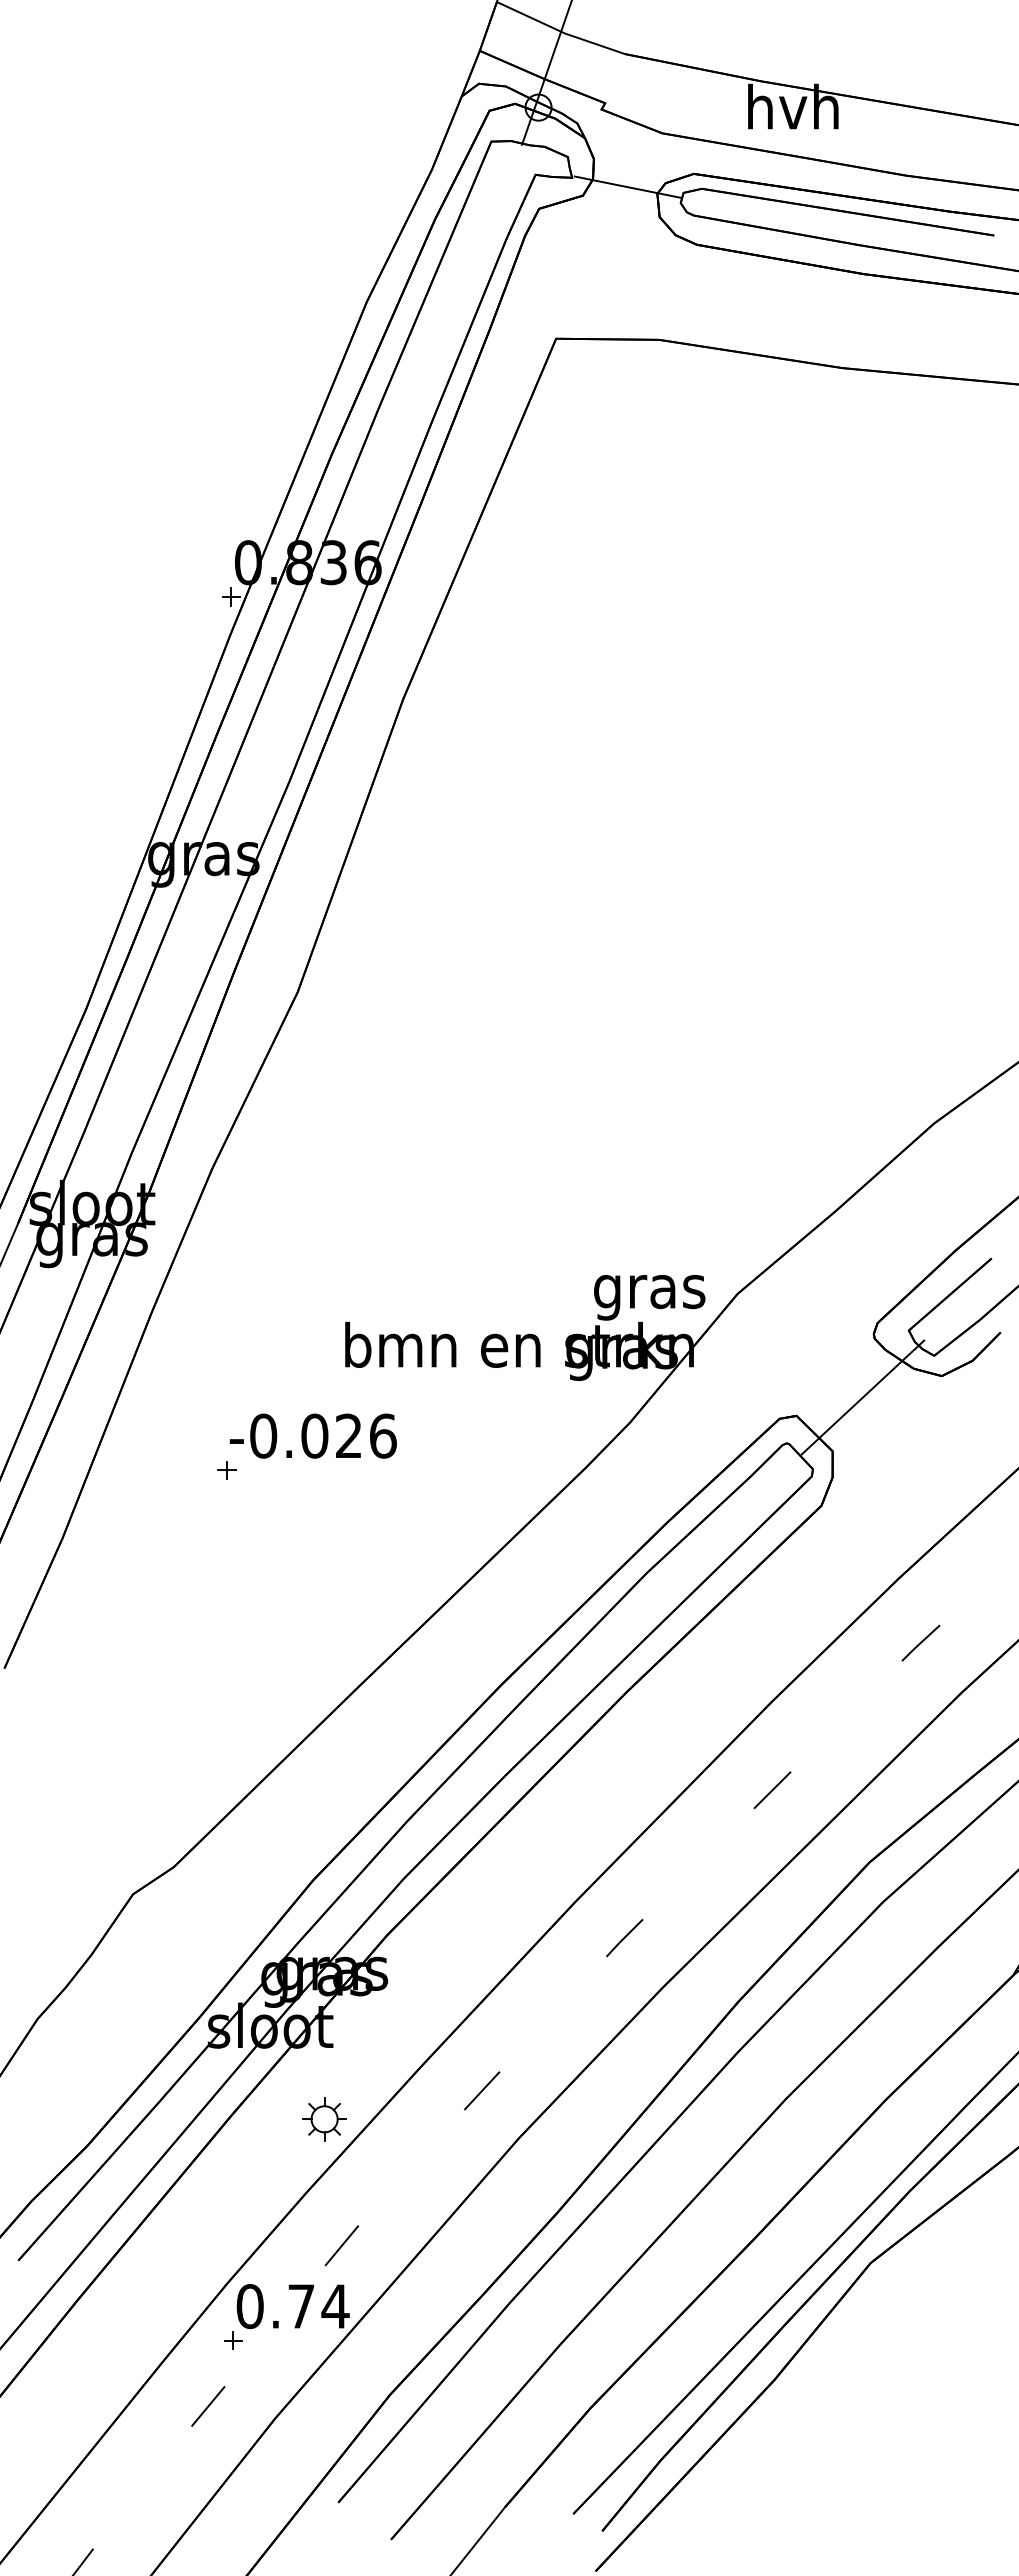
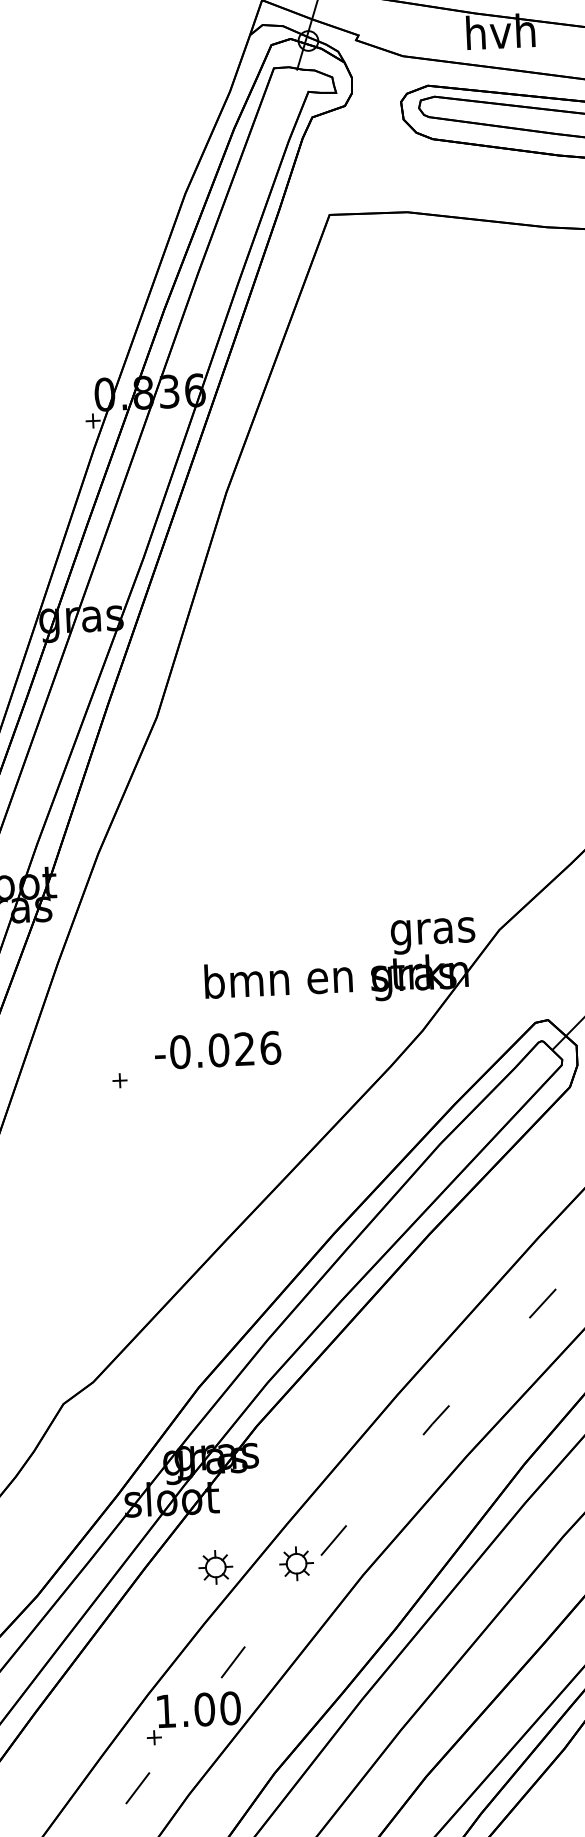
line: (627, 186) -> (378, 97), removed
text: (312, 1435) -> (217, 1049), moved
part: (431, 2119) -> (296, 1563), added
text: (292, 2306) -> (198, 1709), 0.74 -> 1.00

